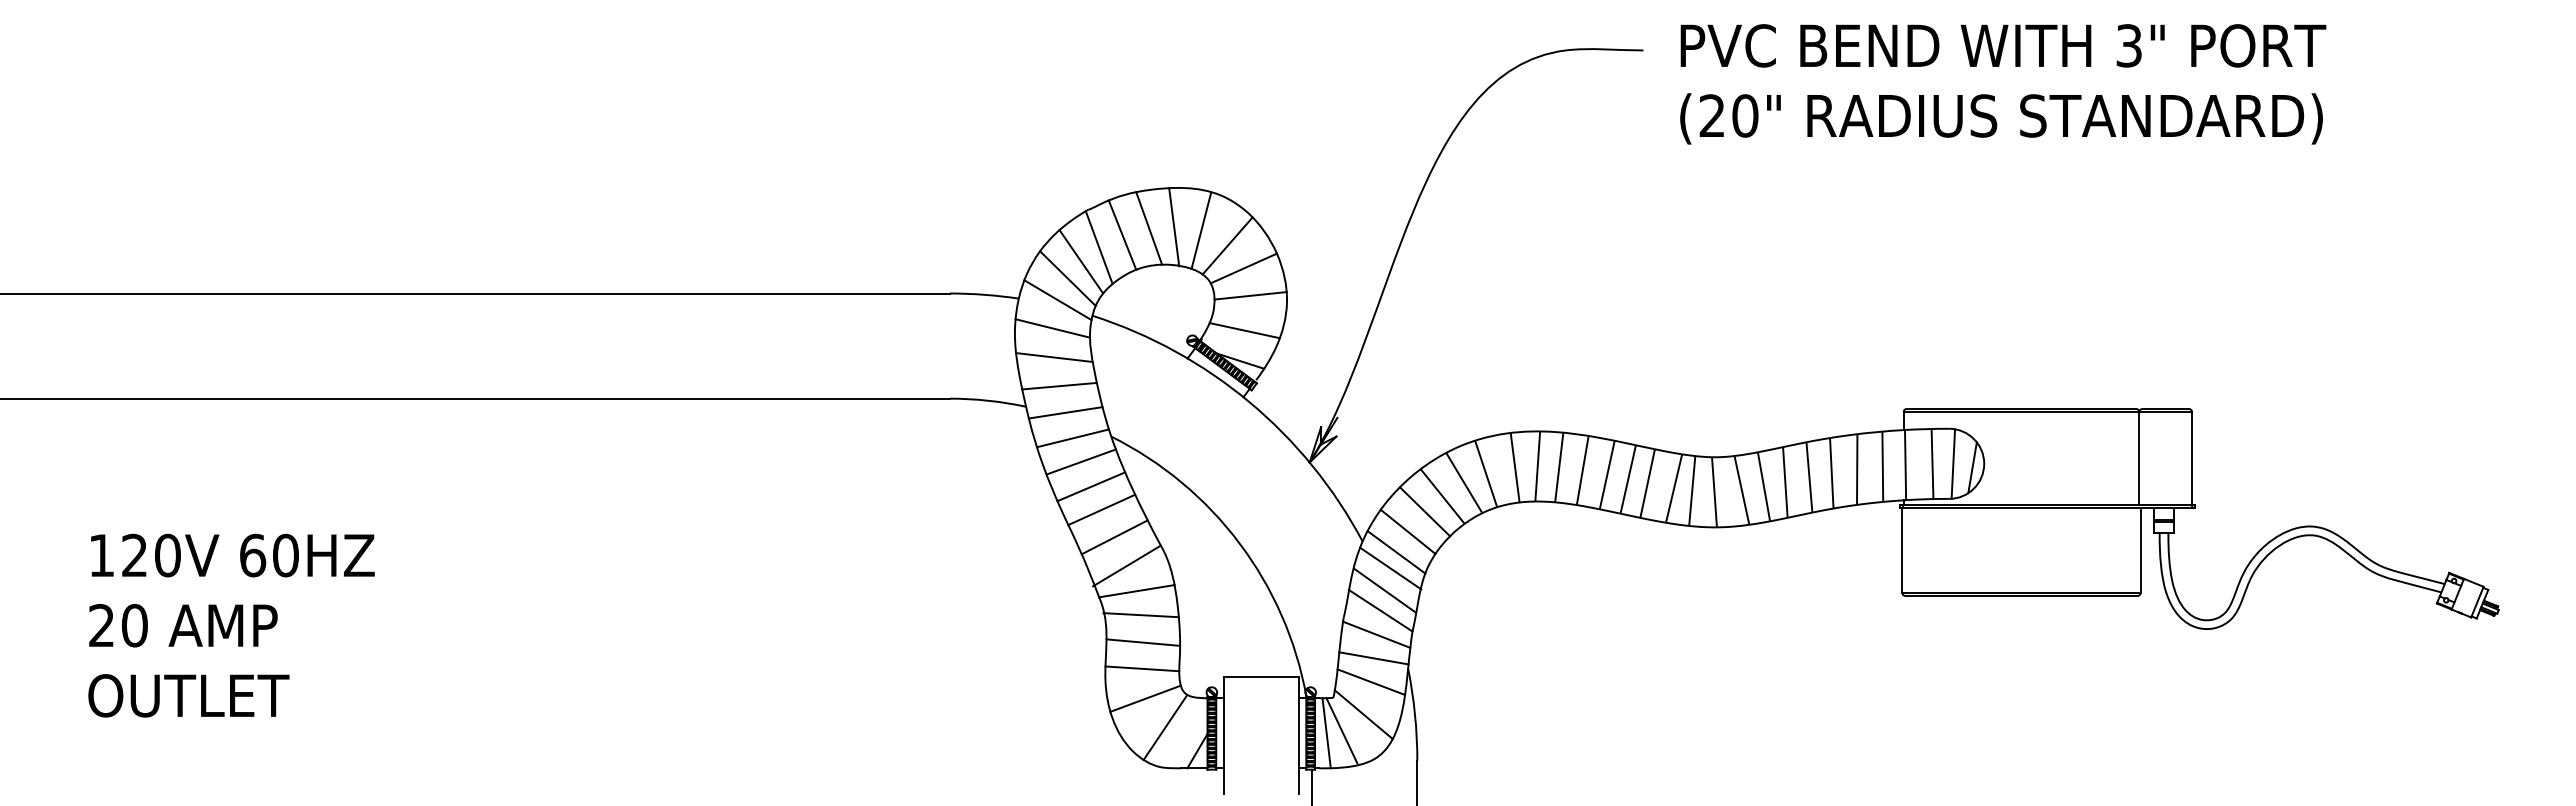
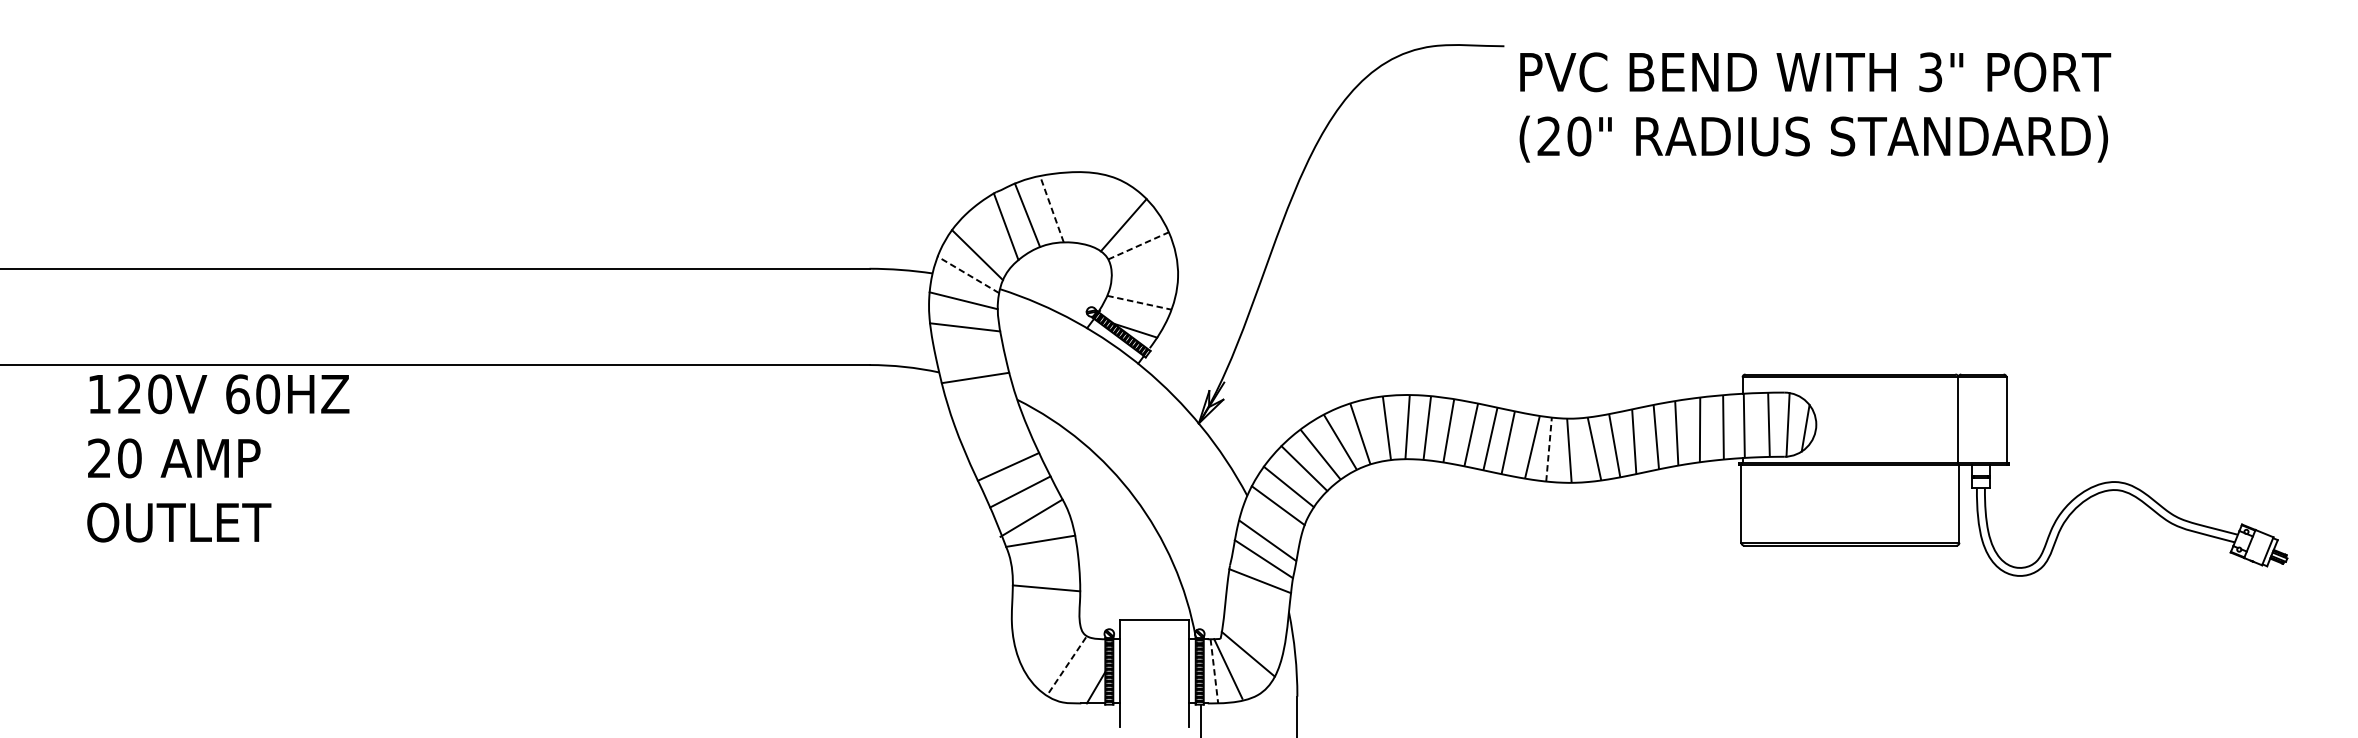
text: (2003, 84) -> (1815, 107), moved
line: (1174, 227) -> (1075, 208), removed
line: (1149, 228) -> (1052, 209), solid -> dashed
line: (1201, 230) -> (1099, 211), removed
line: (1081, 261) -> (989, 239), removed
line: (1244, 268) -> (1139, 245), solid -> dashed
line: (1250, 295) -> (1144, 270), removed
line: (1057, 299) -> (968, 274), solid -> dashed
line: (1244, 330) -> (1139, 302), solid -> dashed
line: (1059, 385) -> (969, 352), removed
line: (1072, 438) -> (981, 401), removed
line: (1080, 461) -> (989, 422), removed
line: (1091, 486) -> (999, 445), removed
line: (1692, 490) -> (1549, 449), solid -> dashed
line: (1390, 568) -> (1272, 520), removed
line: (1140, 615) -> (1043, 563), removed
text: (231, 625) -> (218, 458), moved
line: (1373, 658) -> (1257, 602), removed
line: (1142, 668) -> (1045, 612), removed
line: (1371, 681) -> (1255, 623), removed
line: (1145, 698) -> (1048, 639), removed
line: (1164, 728) -> (1065, 666), solid -> dashed
line: (1326, 733) -> (1214, 671), solid -> dashed

